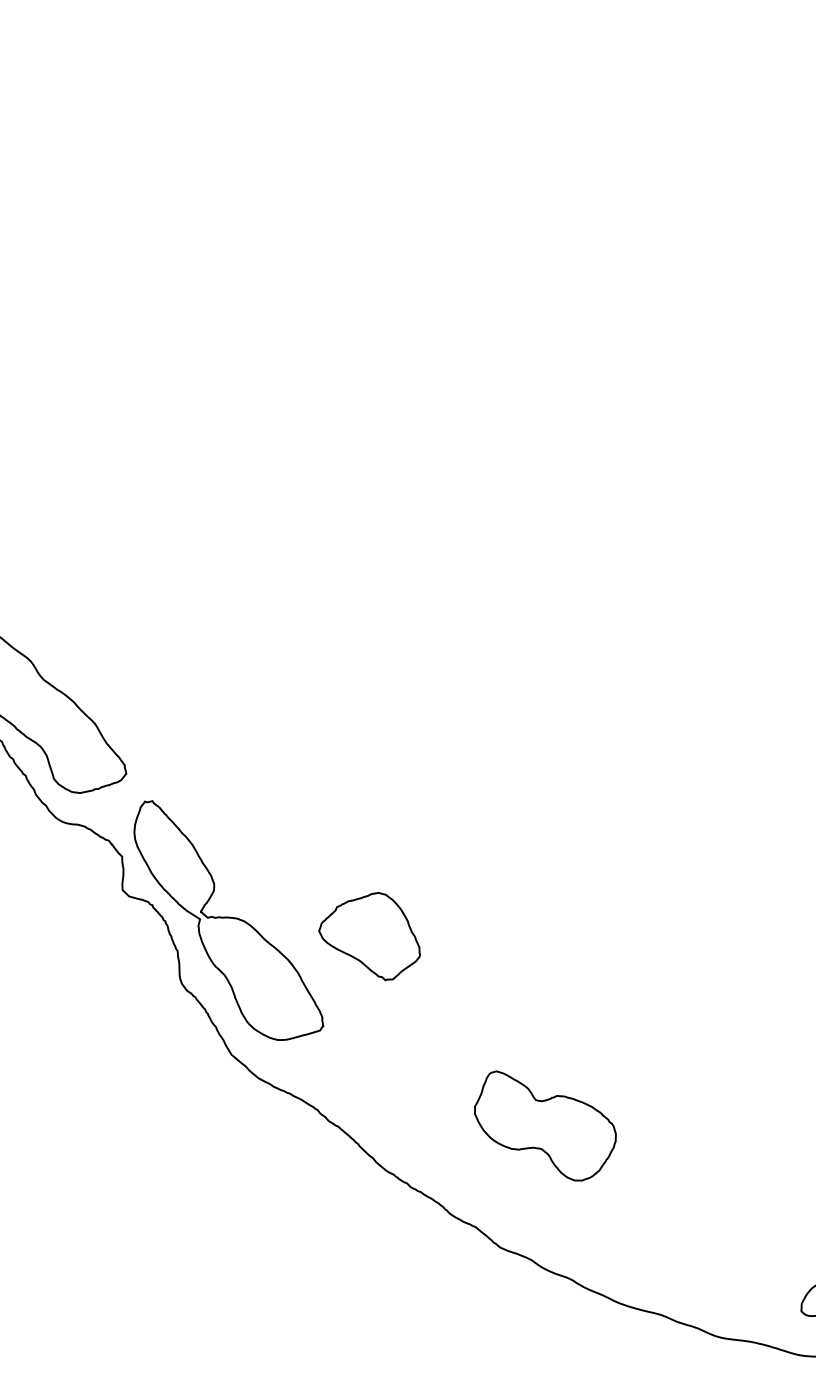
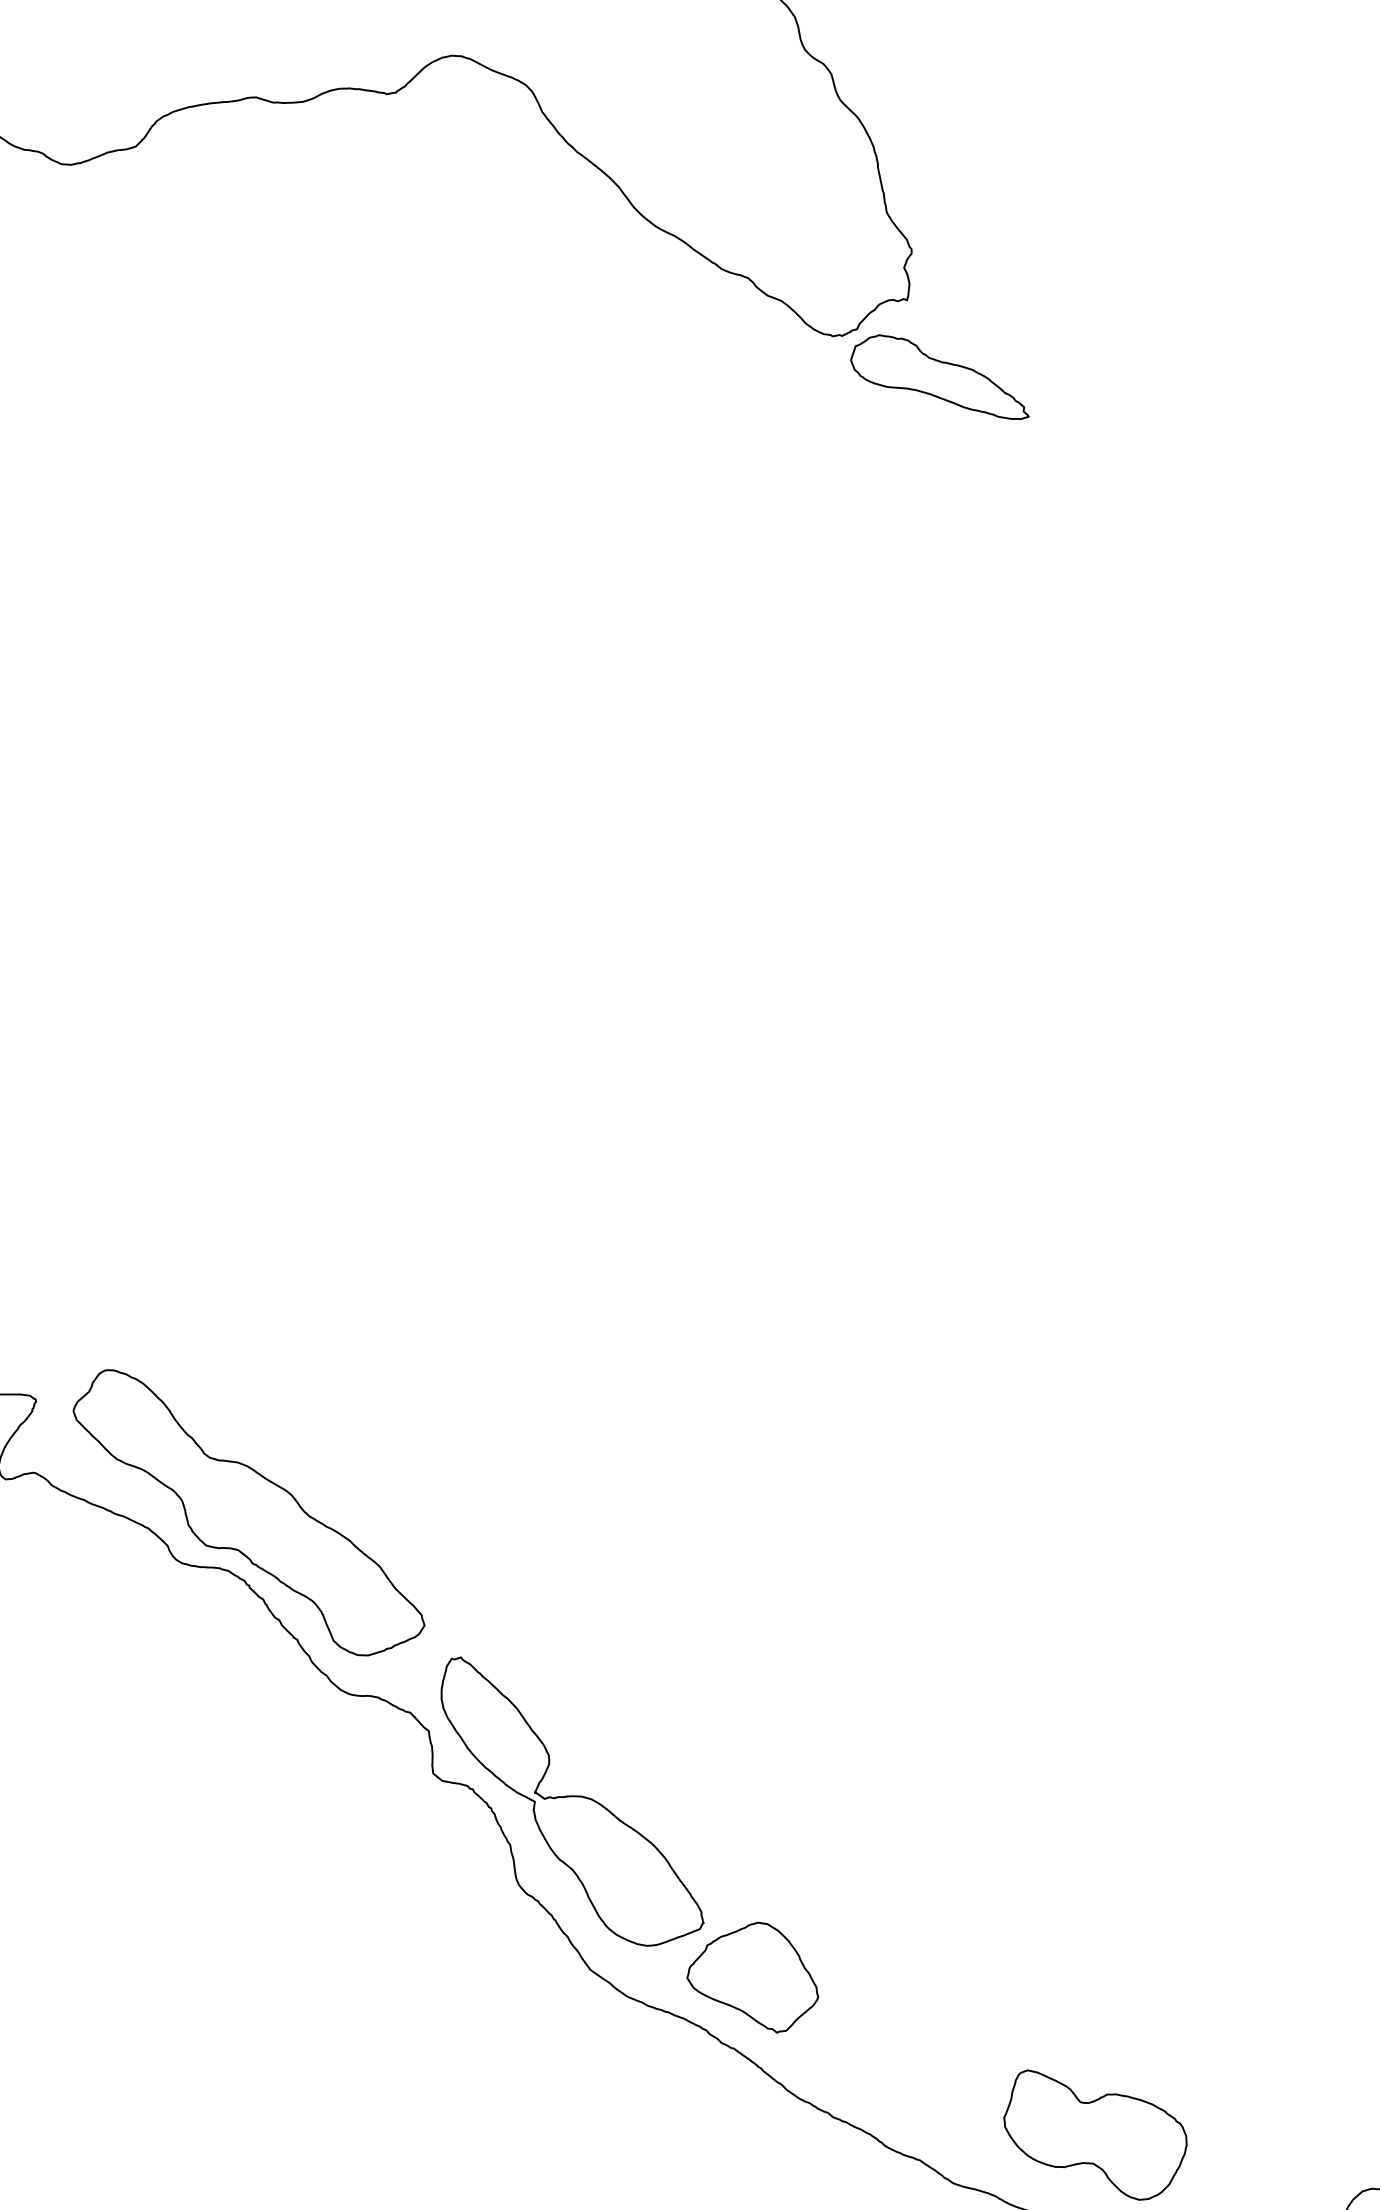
part: (370, 935) -> (752, 1977), moved
part: (545, 1126) -> (1095, 2134), moved

